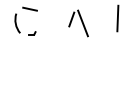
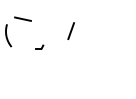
line: (117, 18) -> (124, 29), removed
line: (82, 23) -> (83, 35), removed
part: (32, 33) -> (39, 47), moved

